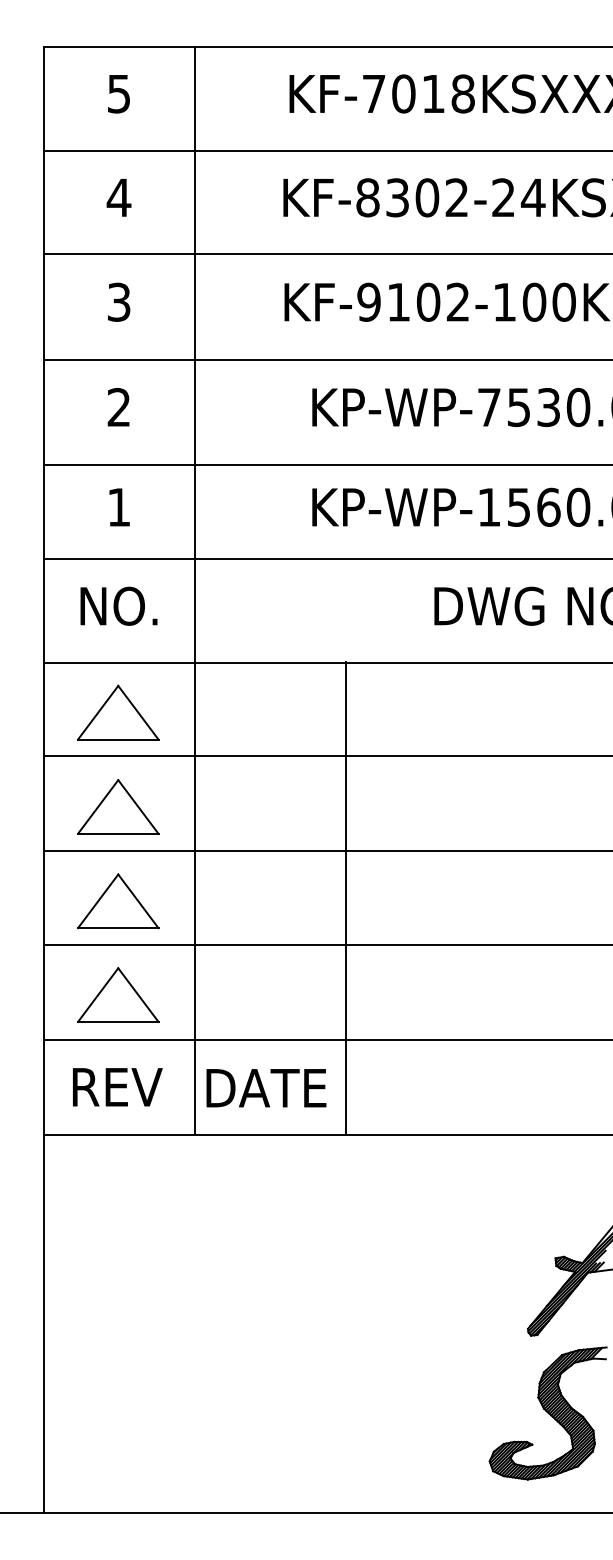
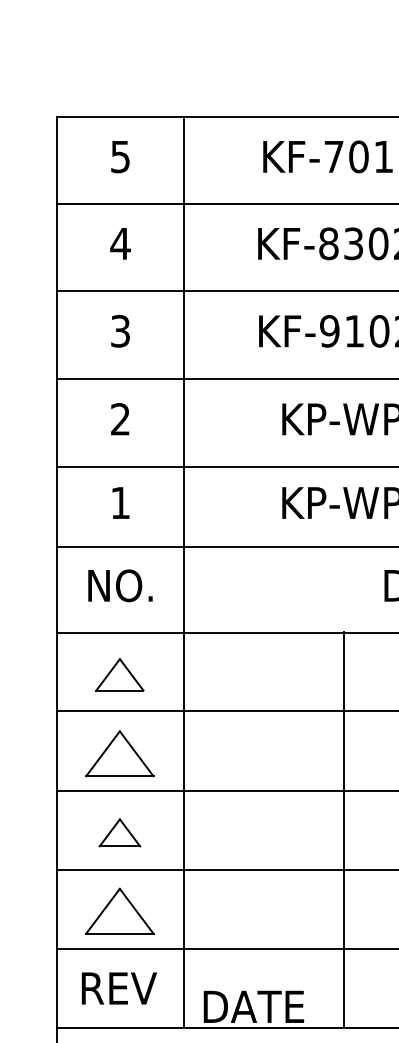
part: (118, 712) -> (120, 674), size x0.7
line: (346, 897) -> (344, 829), moved
part: (118, 901) -> (120, 832), size x0.6
text: (266, 1088) -> (253, 1007), moved

